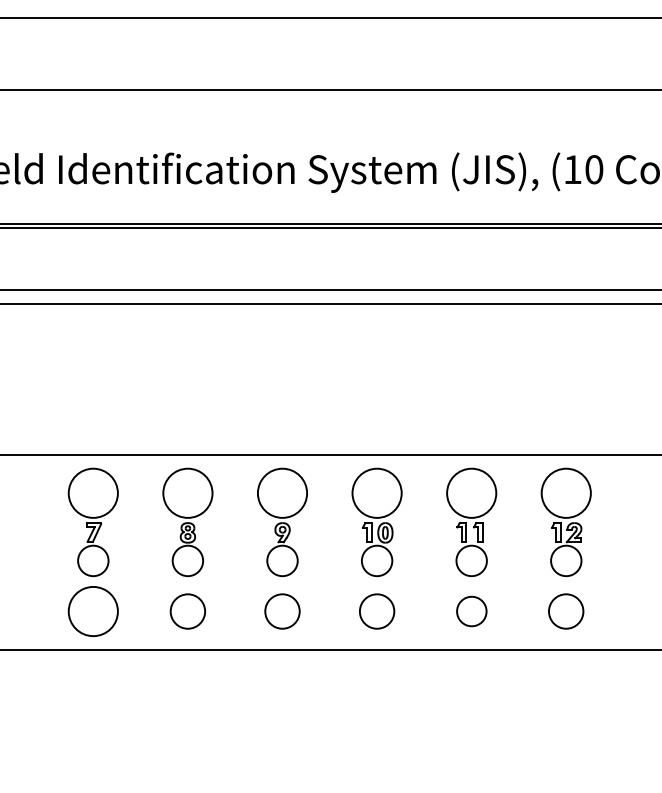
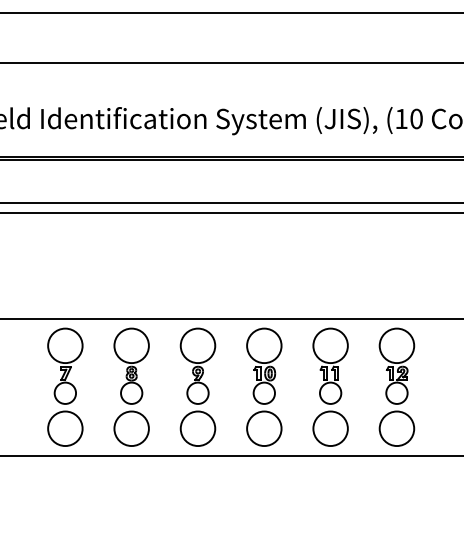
circle: (187, 611) -> (131, 428), size x1.43
circle: (282, 611) -> (197, 428), size x1.43
circle: (376, 611) -> (263, 428), size x1.43
circle: (471, 611) -> (330, 428), size x1.67
circle: (565, 611) -> (396, 428), size x1.43

